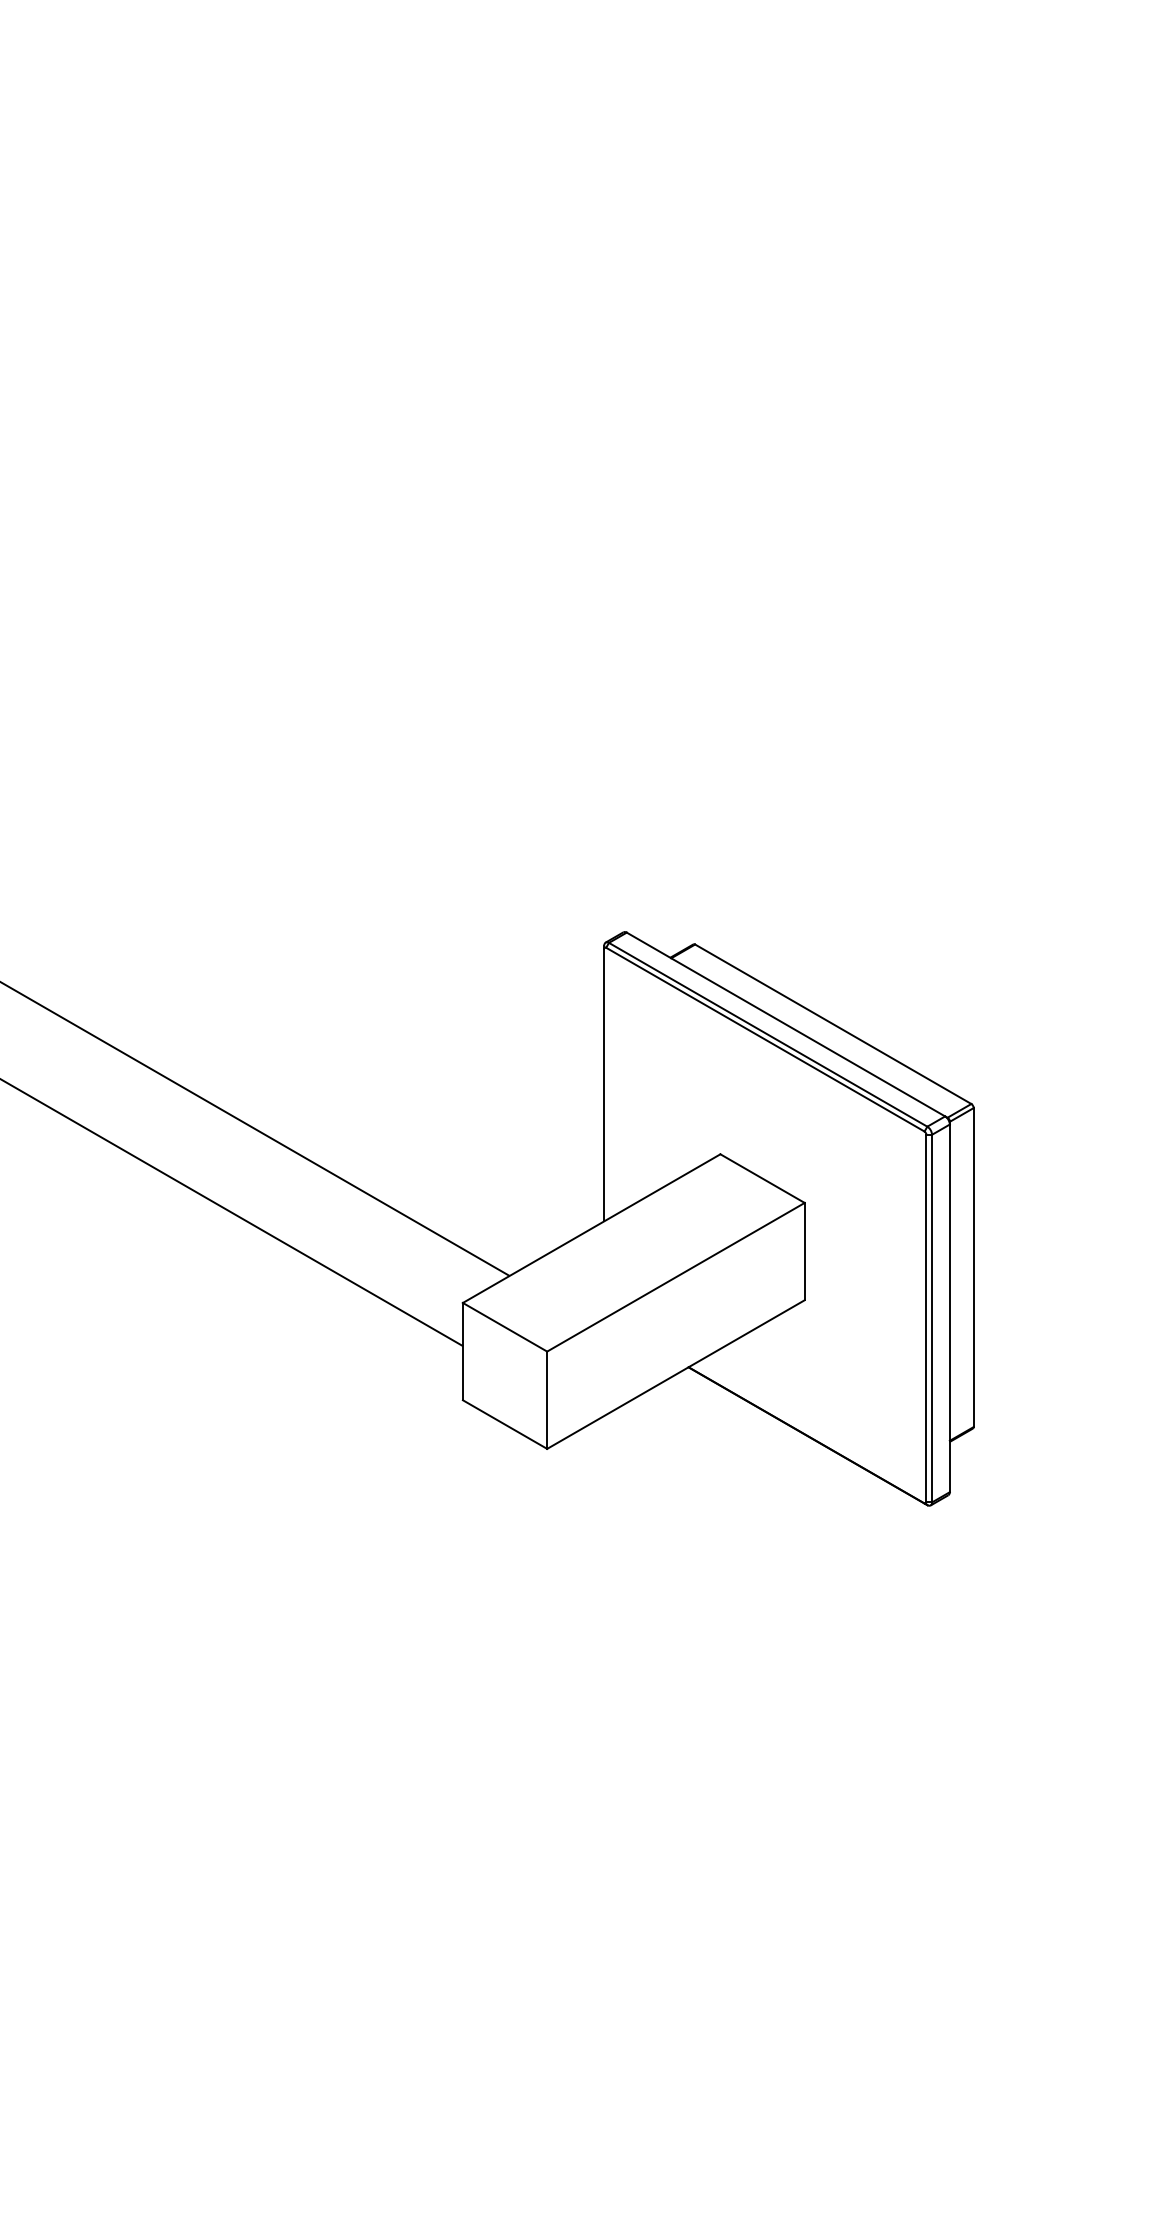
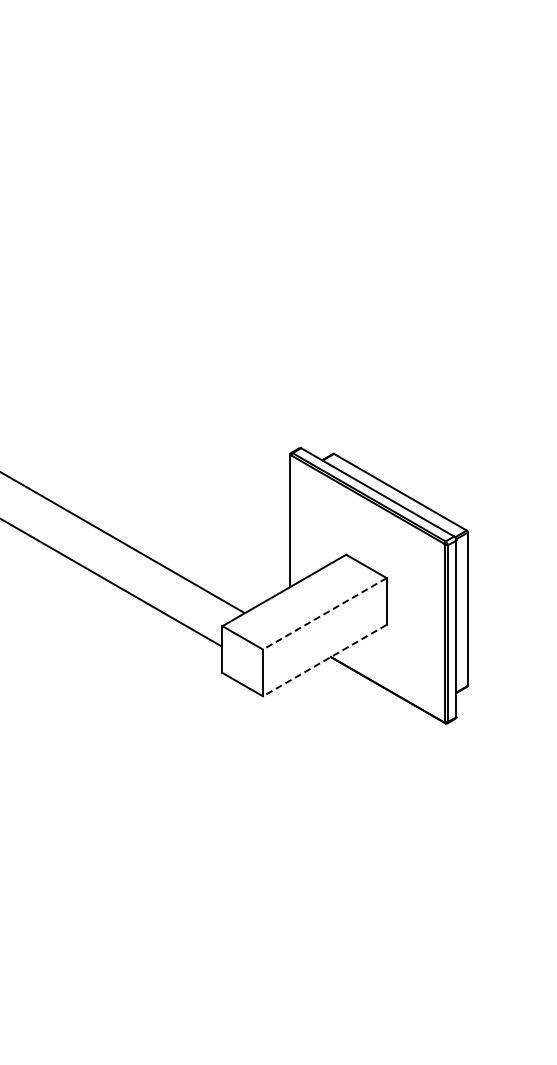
line: (675, 1278) -> (324, 614), solid -> dashed
line: (675, 1374) -> (324, 660), solid -> dashed

